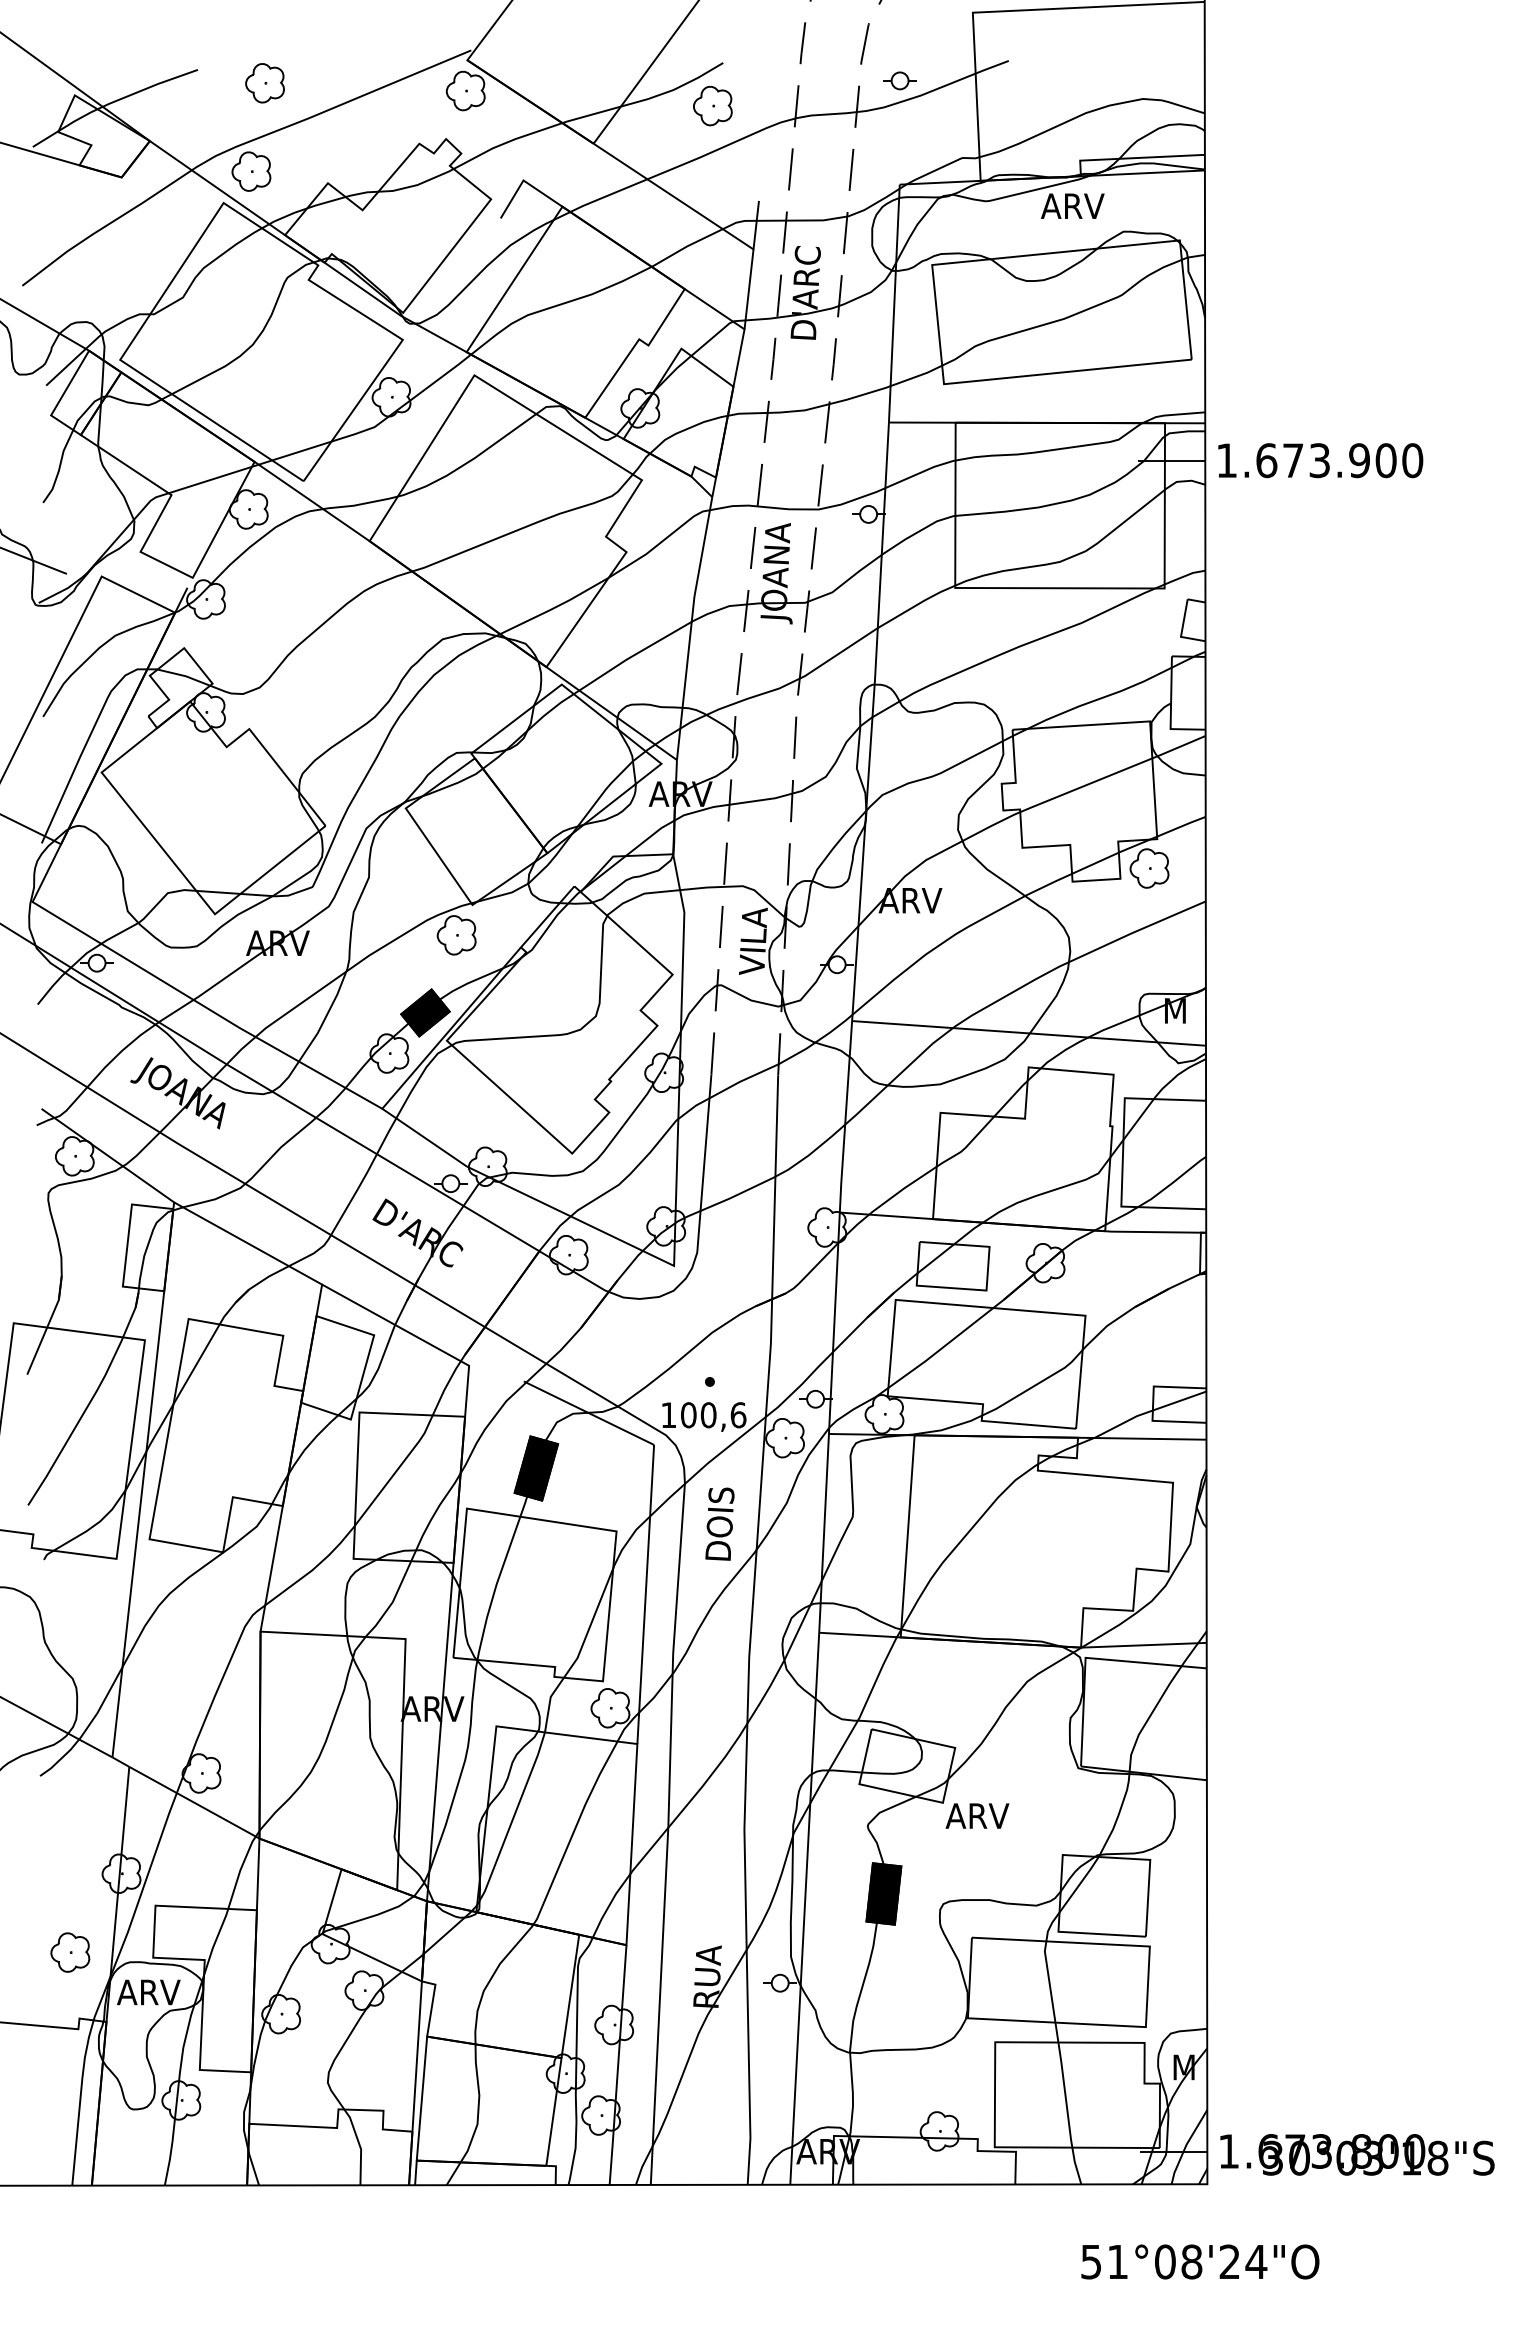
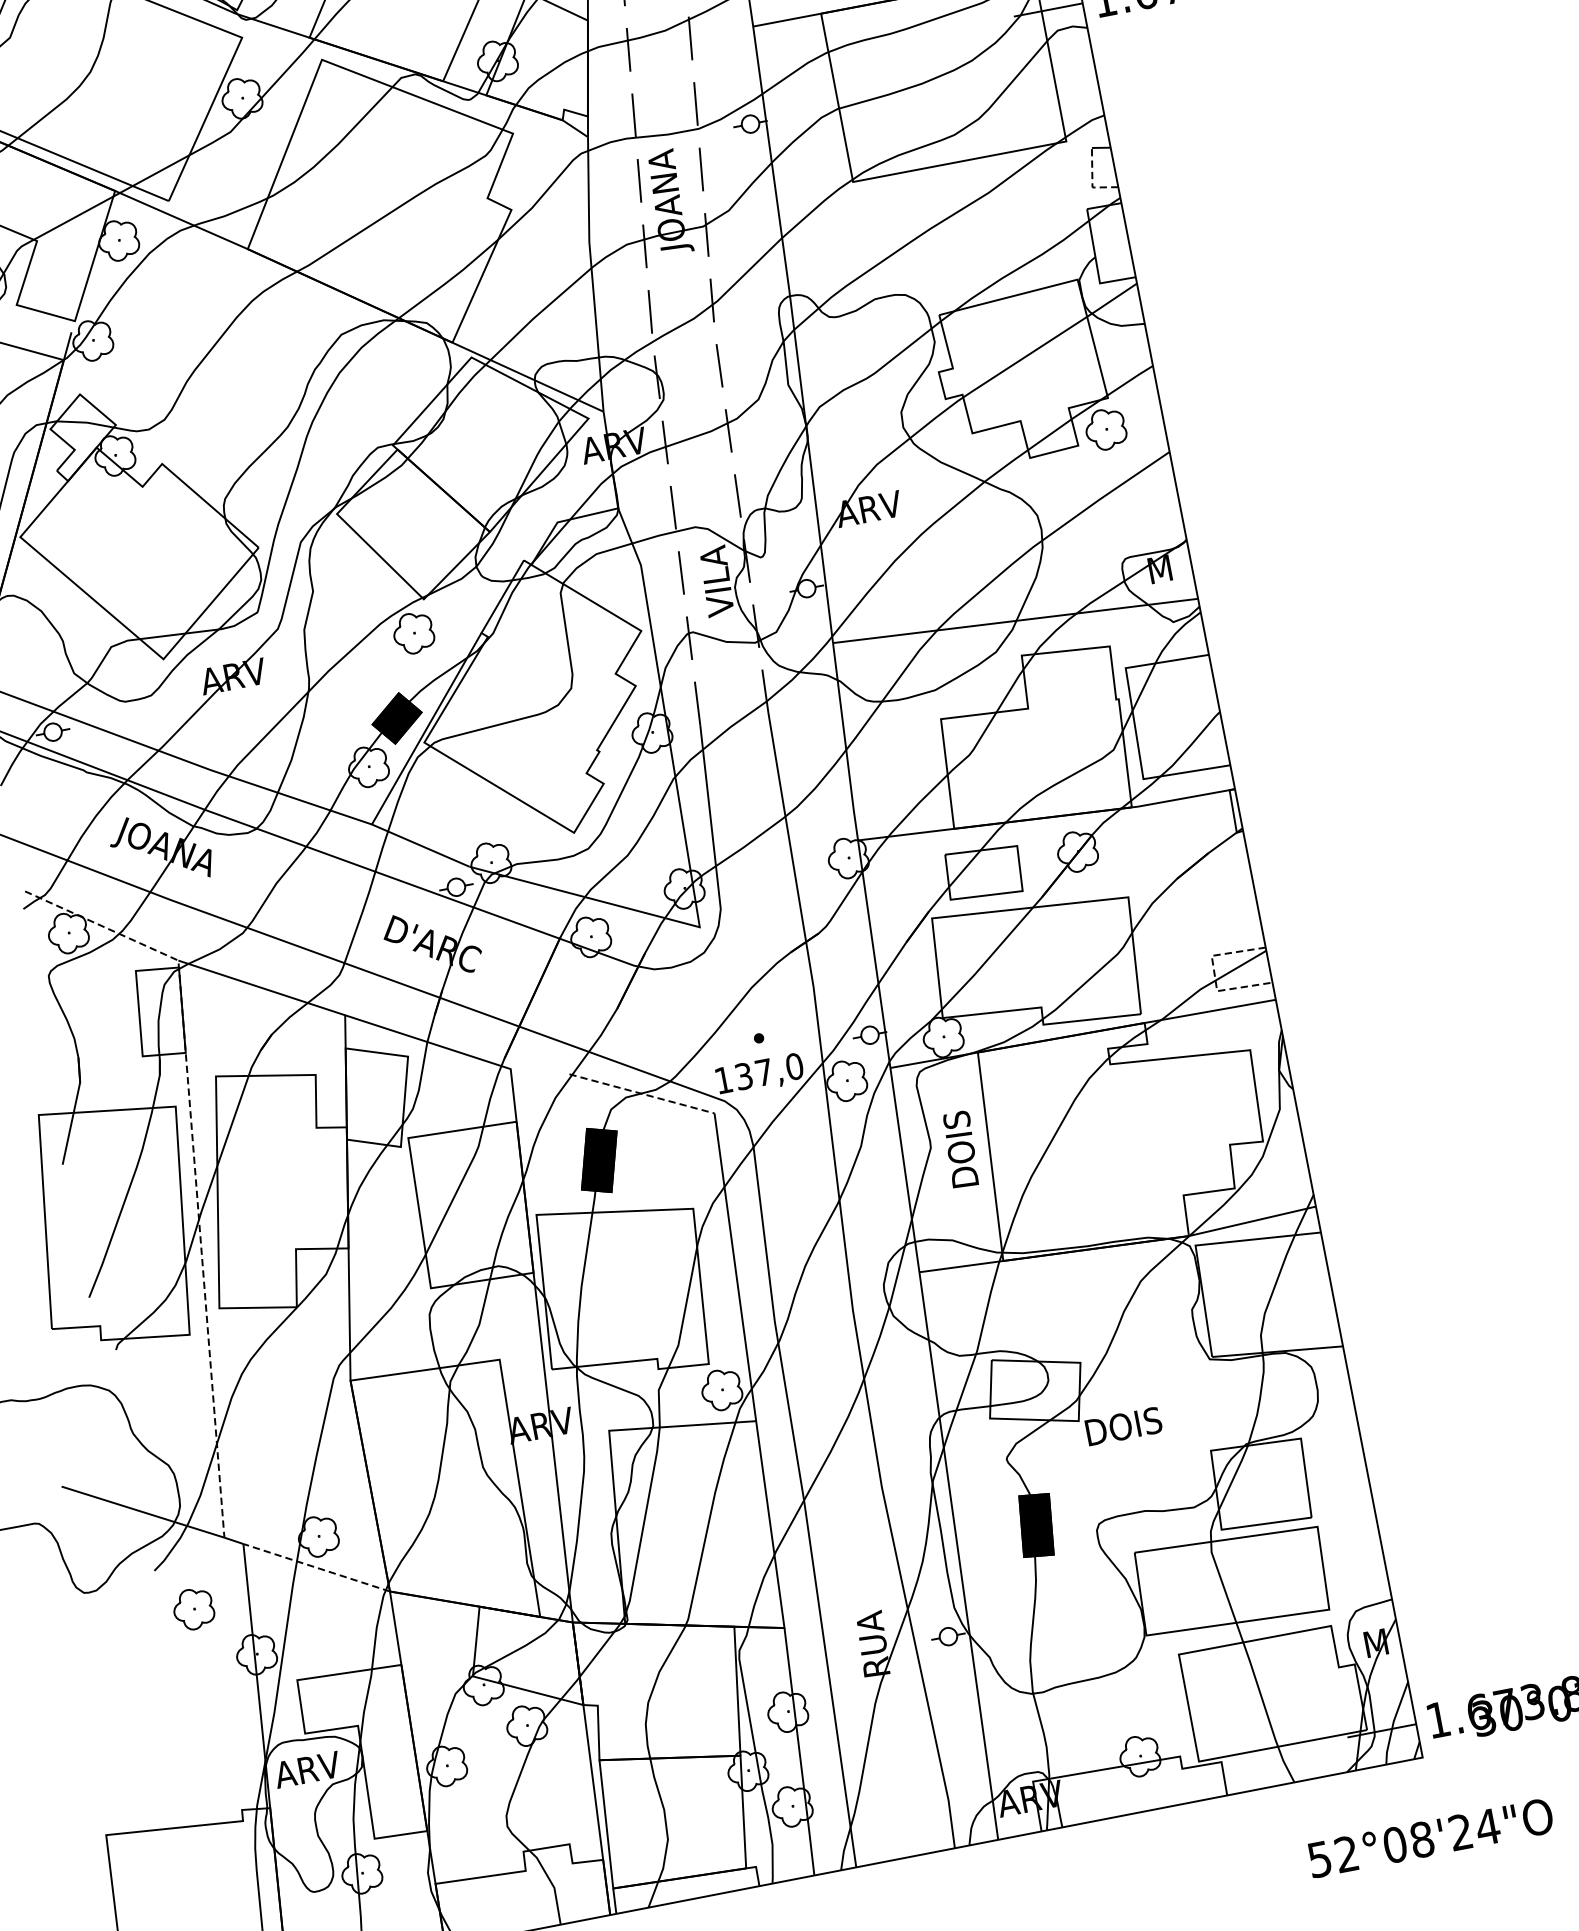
line: (1182, 630) -> (1092, 180), solid -> dashed
line: (152, 1398) -> (194, 1164), solid -> dashed
line: (1153, 1404) -> (1215, 974), solid -> dashed
line: (589, 1413) -> (642, 1094), solid -> dashed
text: (713, 1415) -> (769, 1071), 100,6 -> 137,0
text: (719, 1523) -> (960, 1149), moved
line: (193, 1802) -> (315, 1567), solid -> dashed
text: (983, 1816) -> (1122, 1427), ARV -> DOIS
part: (70, 1952) -> (193, 1609), moved
text: (1117, 2261) -> (1346, 1853), 51°08'24"O -> 52°08'24"O

